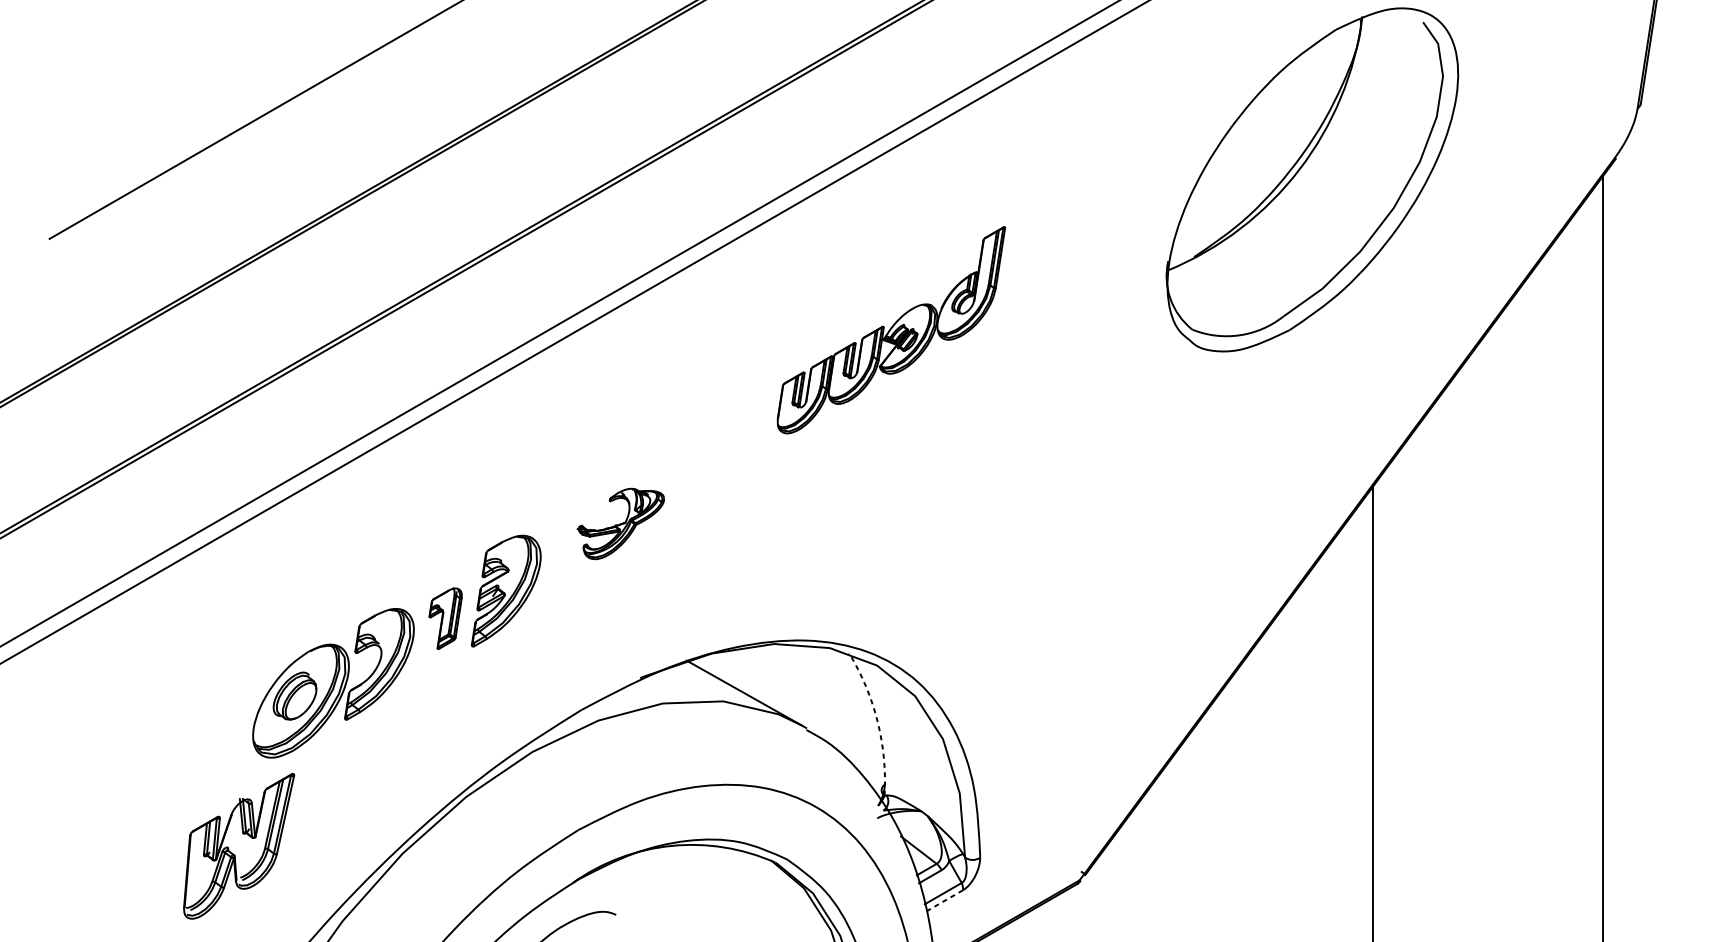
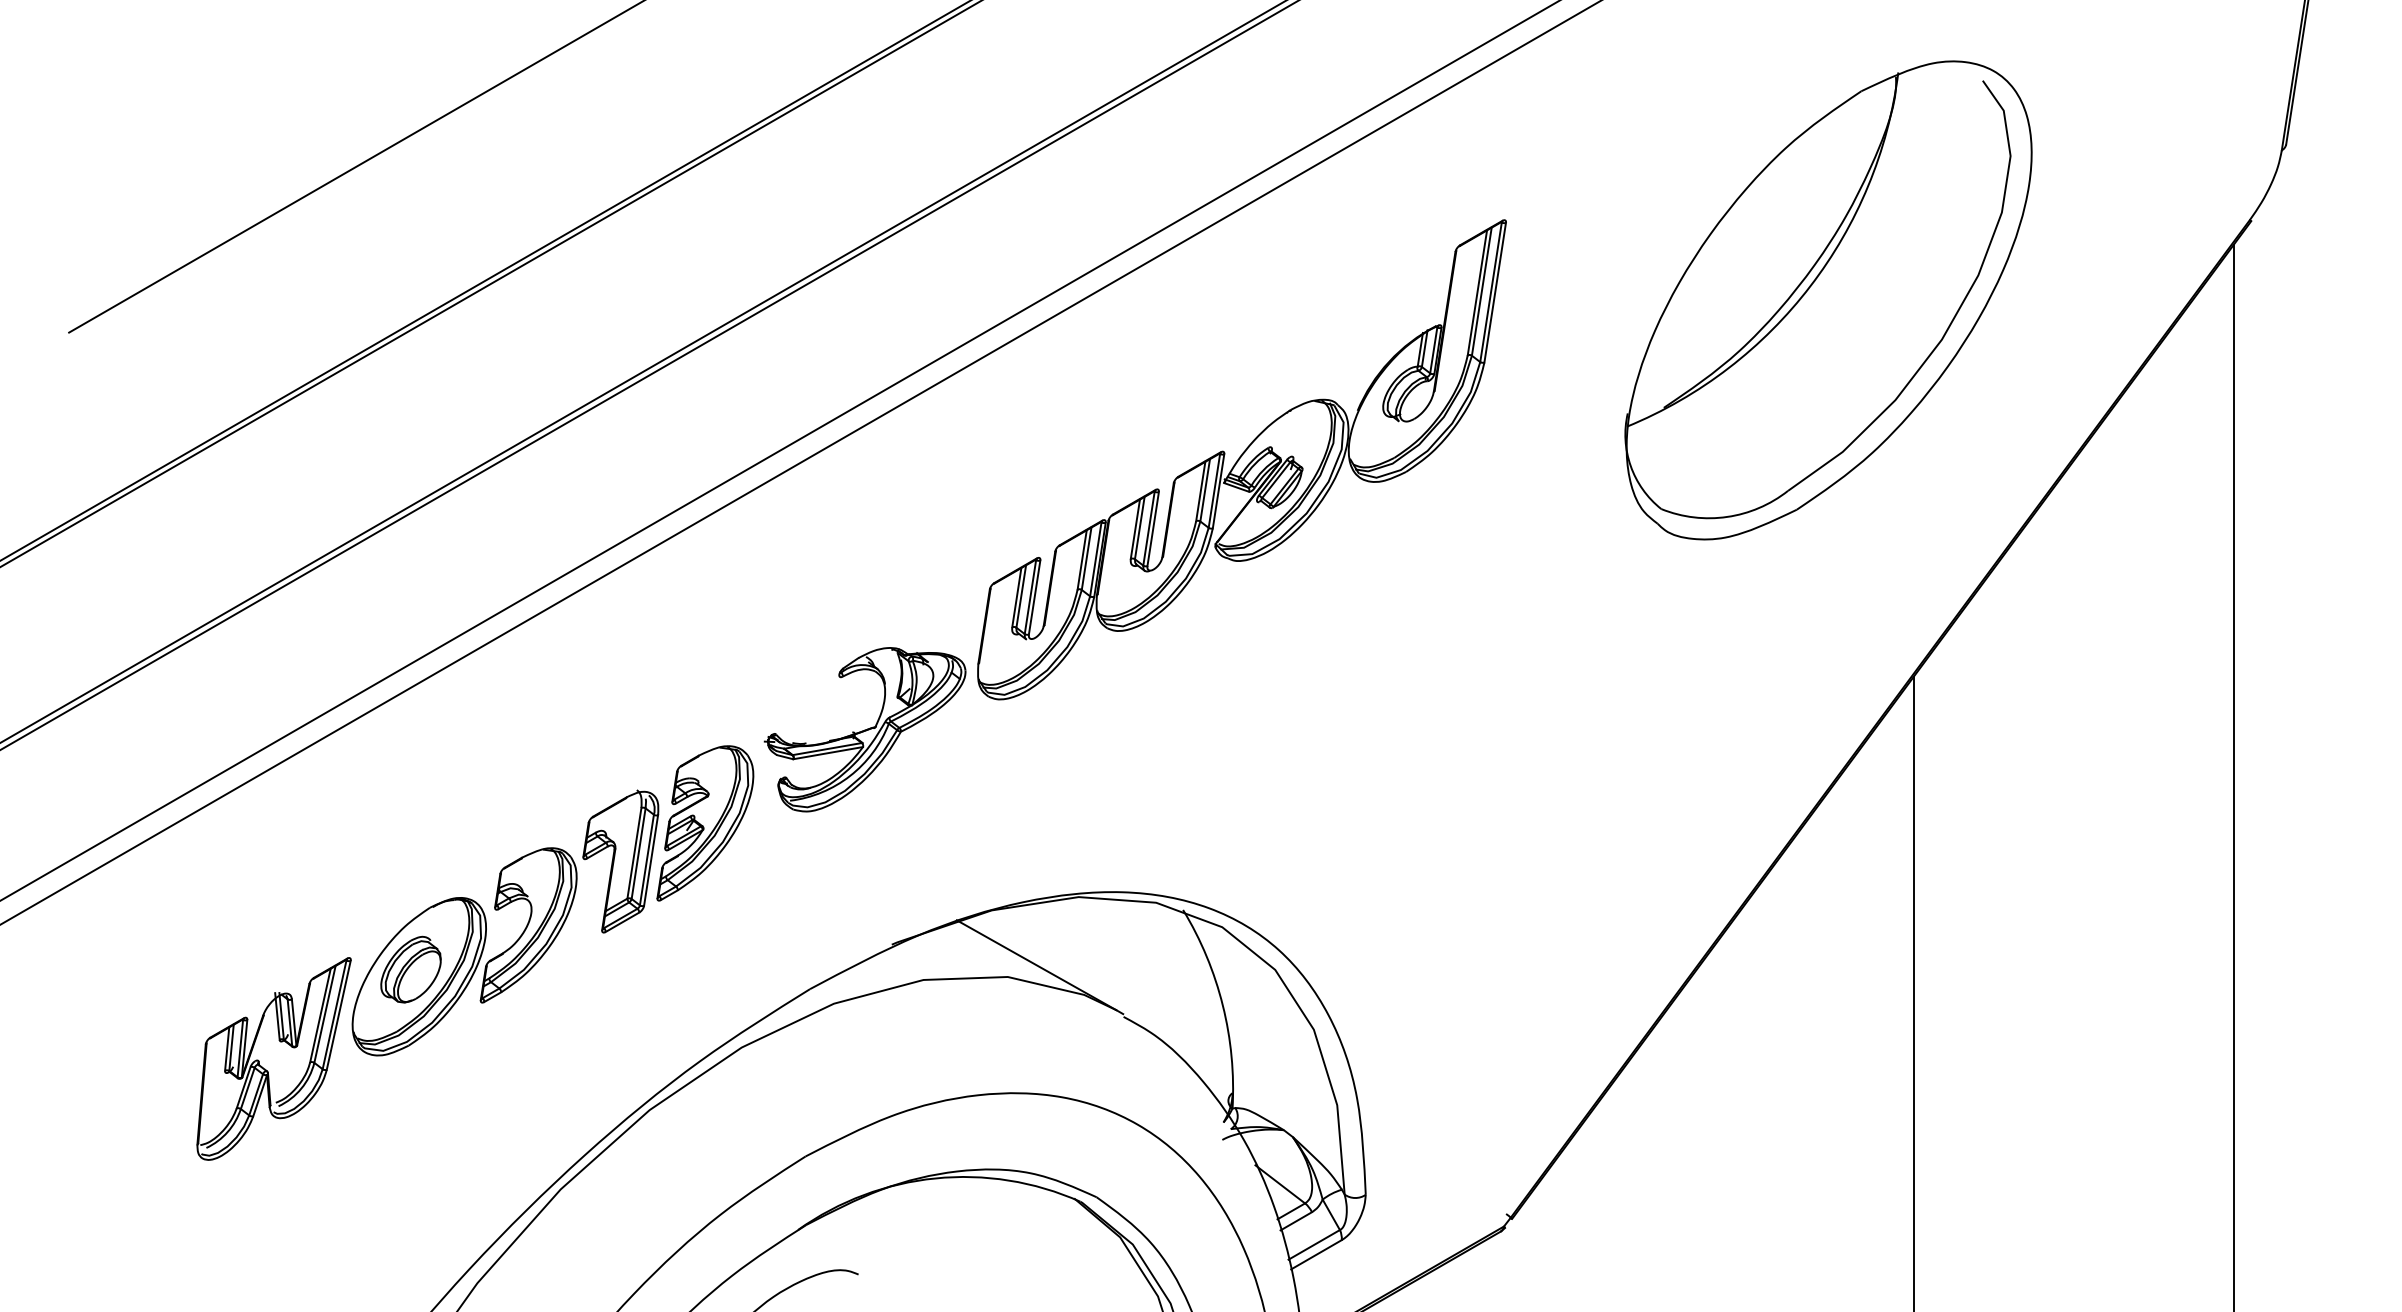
part: (1312, 179) -> (1828, 300), moved
part: (891, 329) -> (1241, 459), size x1.67
part: (620, 523) -> (864, 729), size x1.67
part: (445, 618) -> (620, 861), size x1.67
arc: (877, 721) -> (1222, 1005), dashed -> solid
part: (238, 845) -> (273, 1058), moved
line: (944, 901) -> (1316, 1255), dashed -> solid

